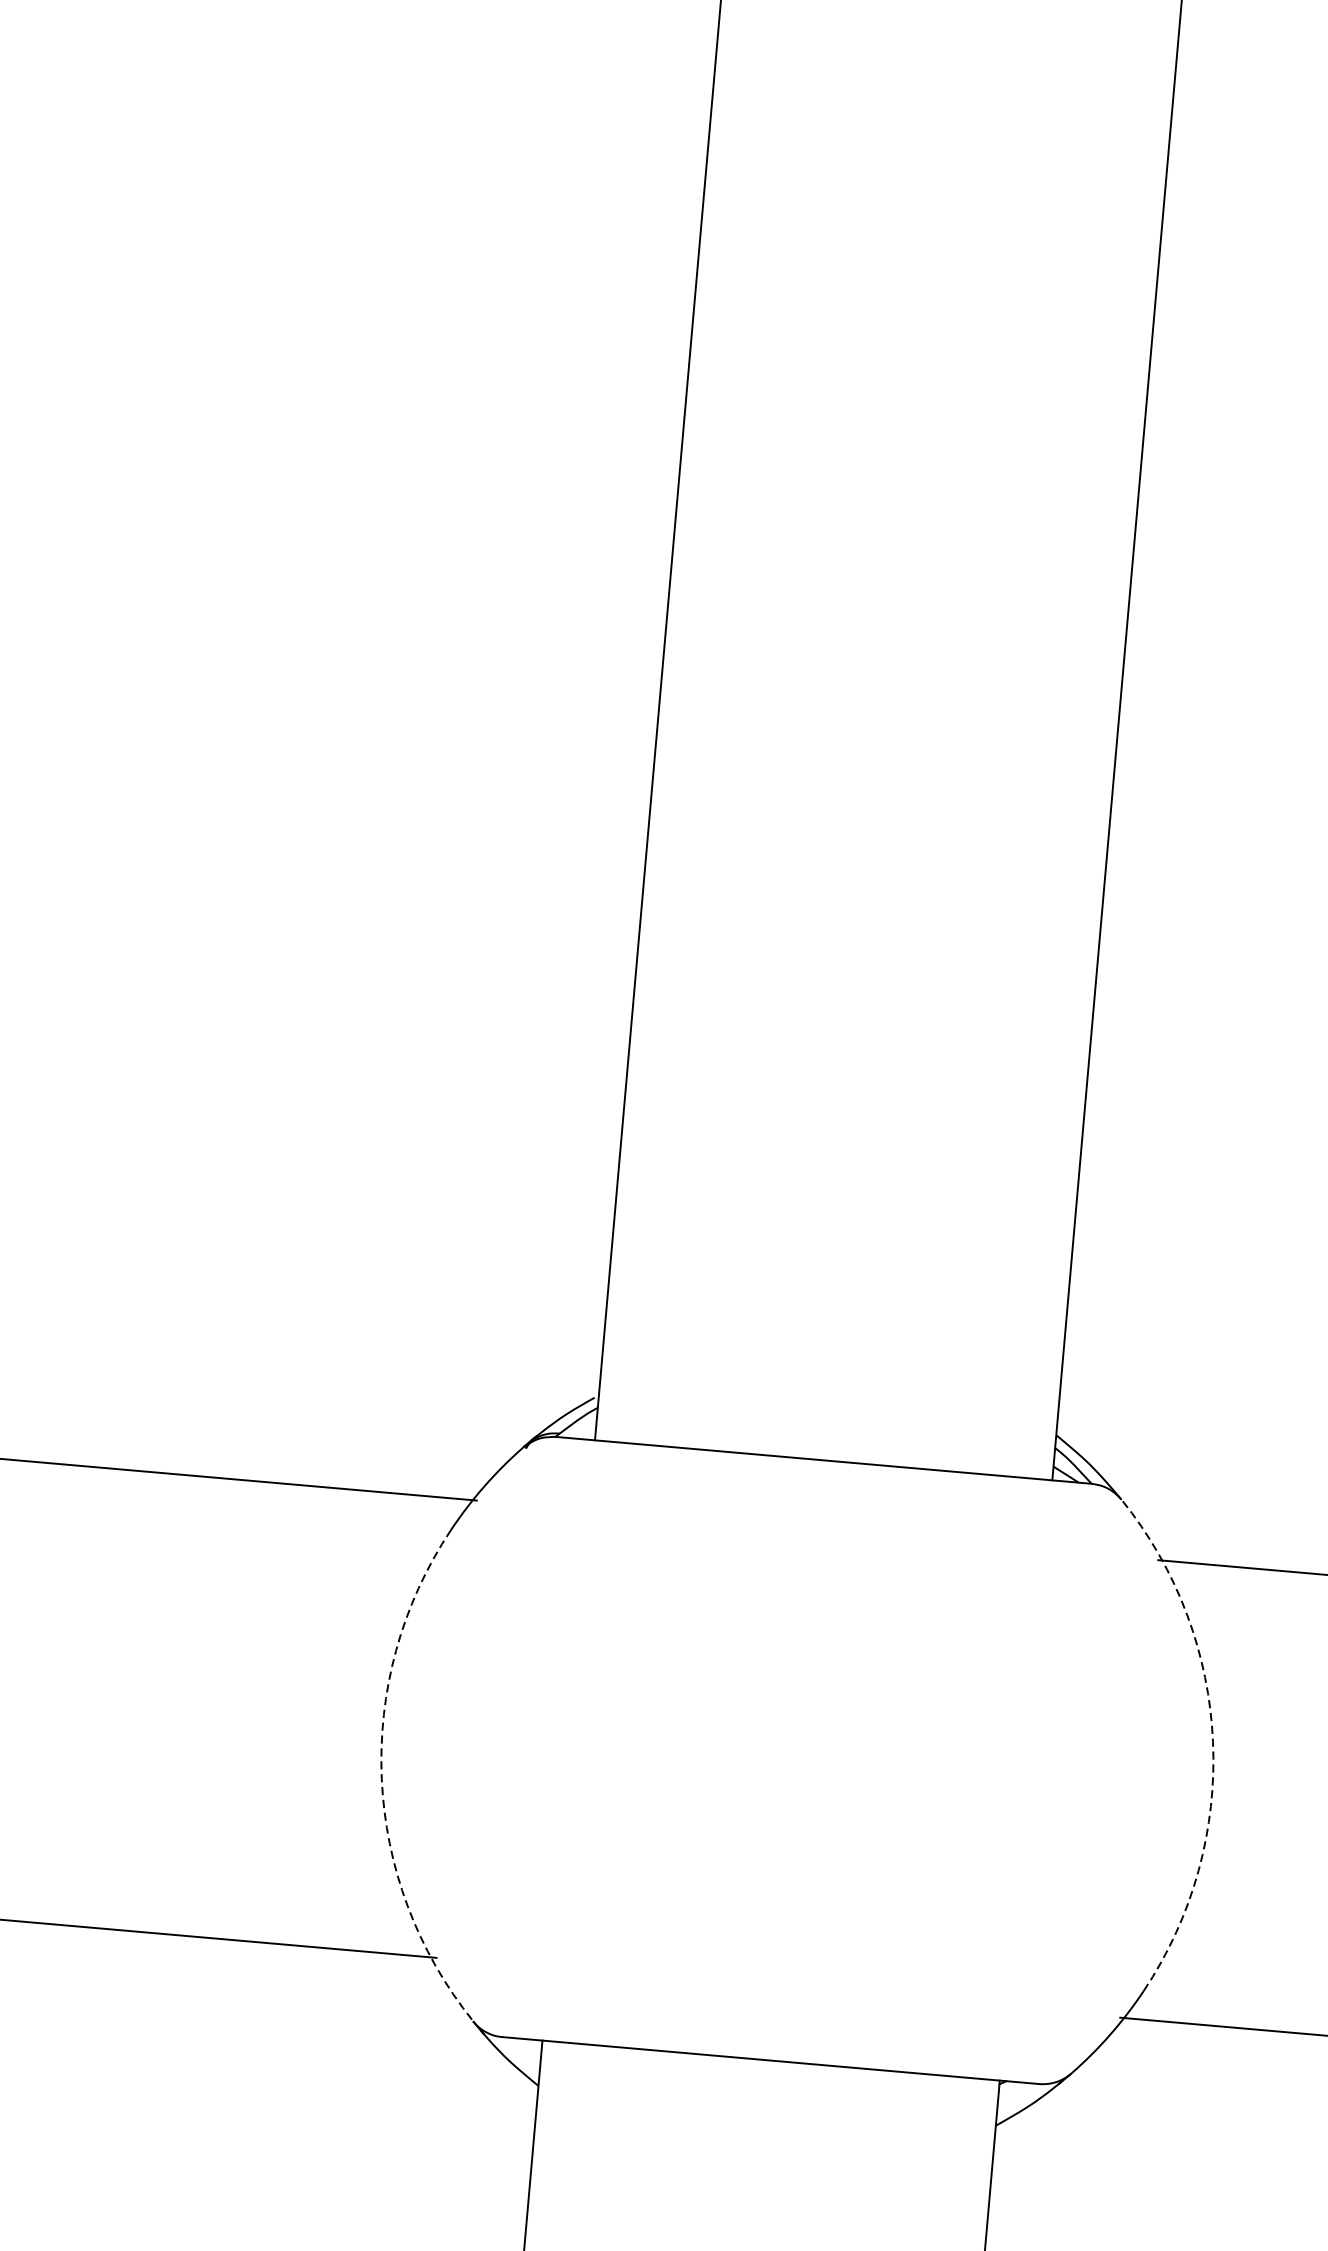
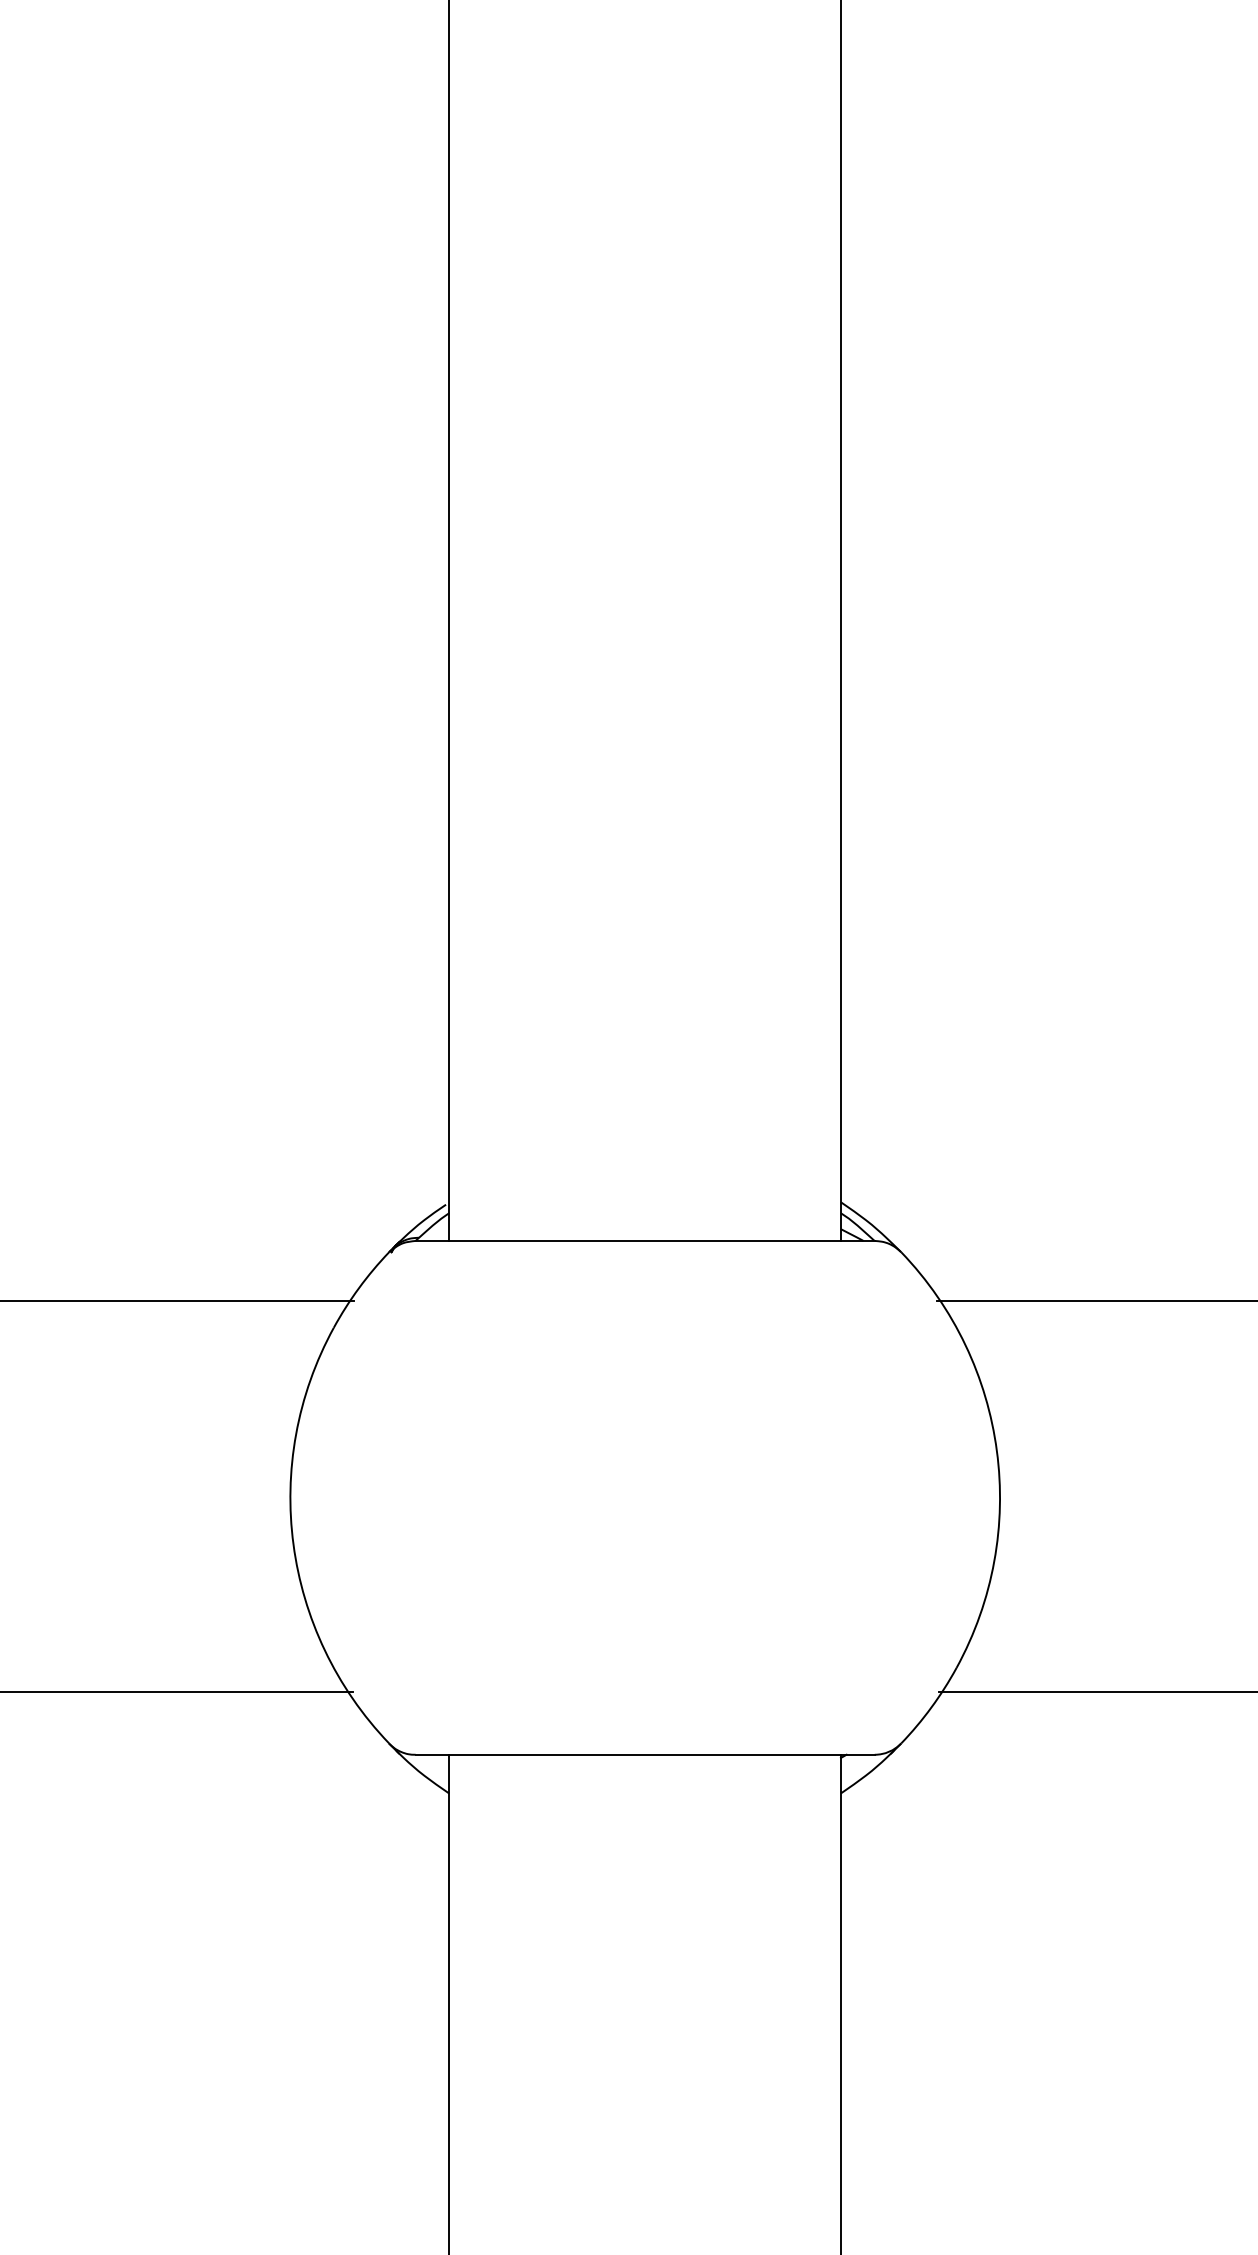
arc: (1212, 1742) -> (996, 1451), dashed -> solid
arc: (381, 1779) -> (293, 1544), dashed -> solid

